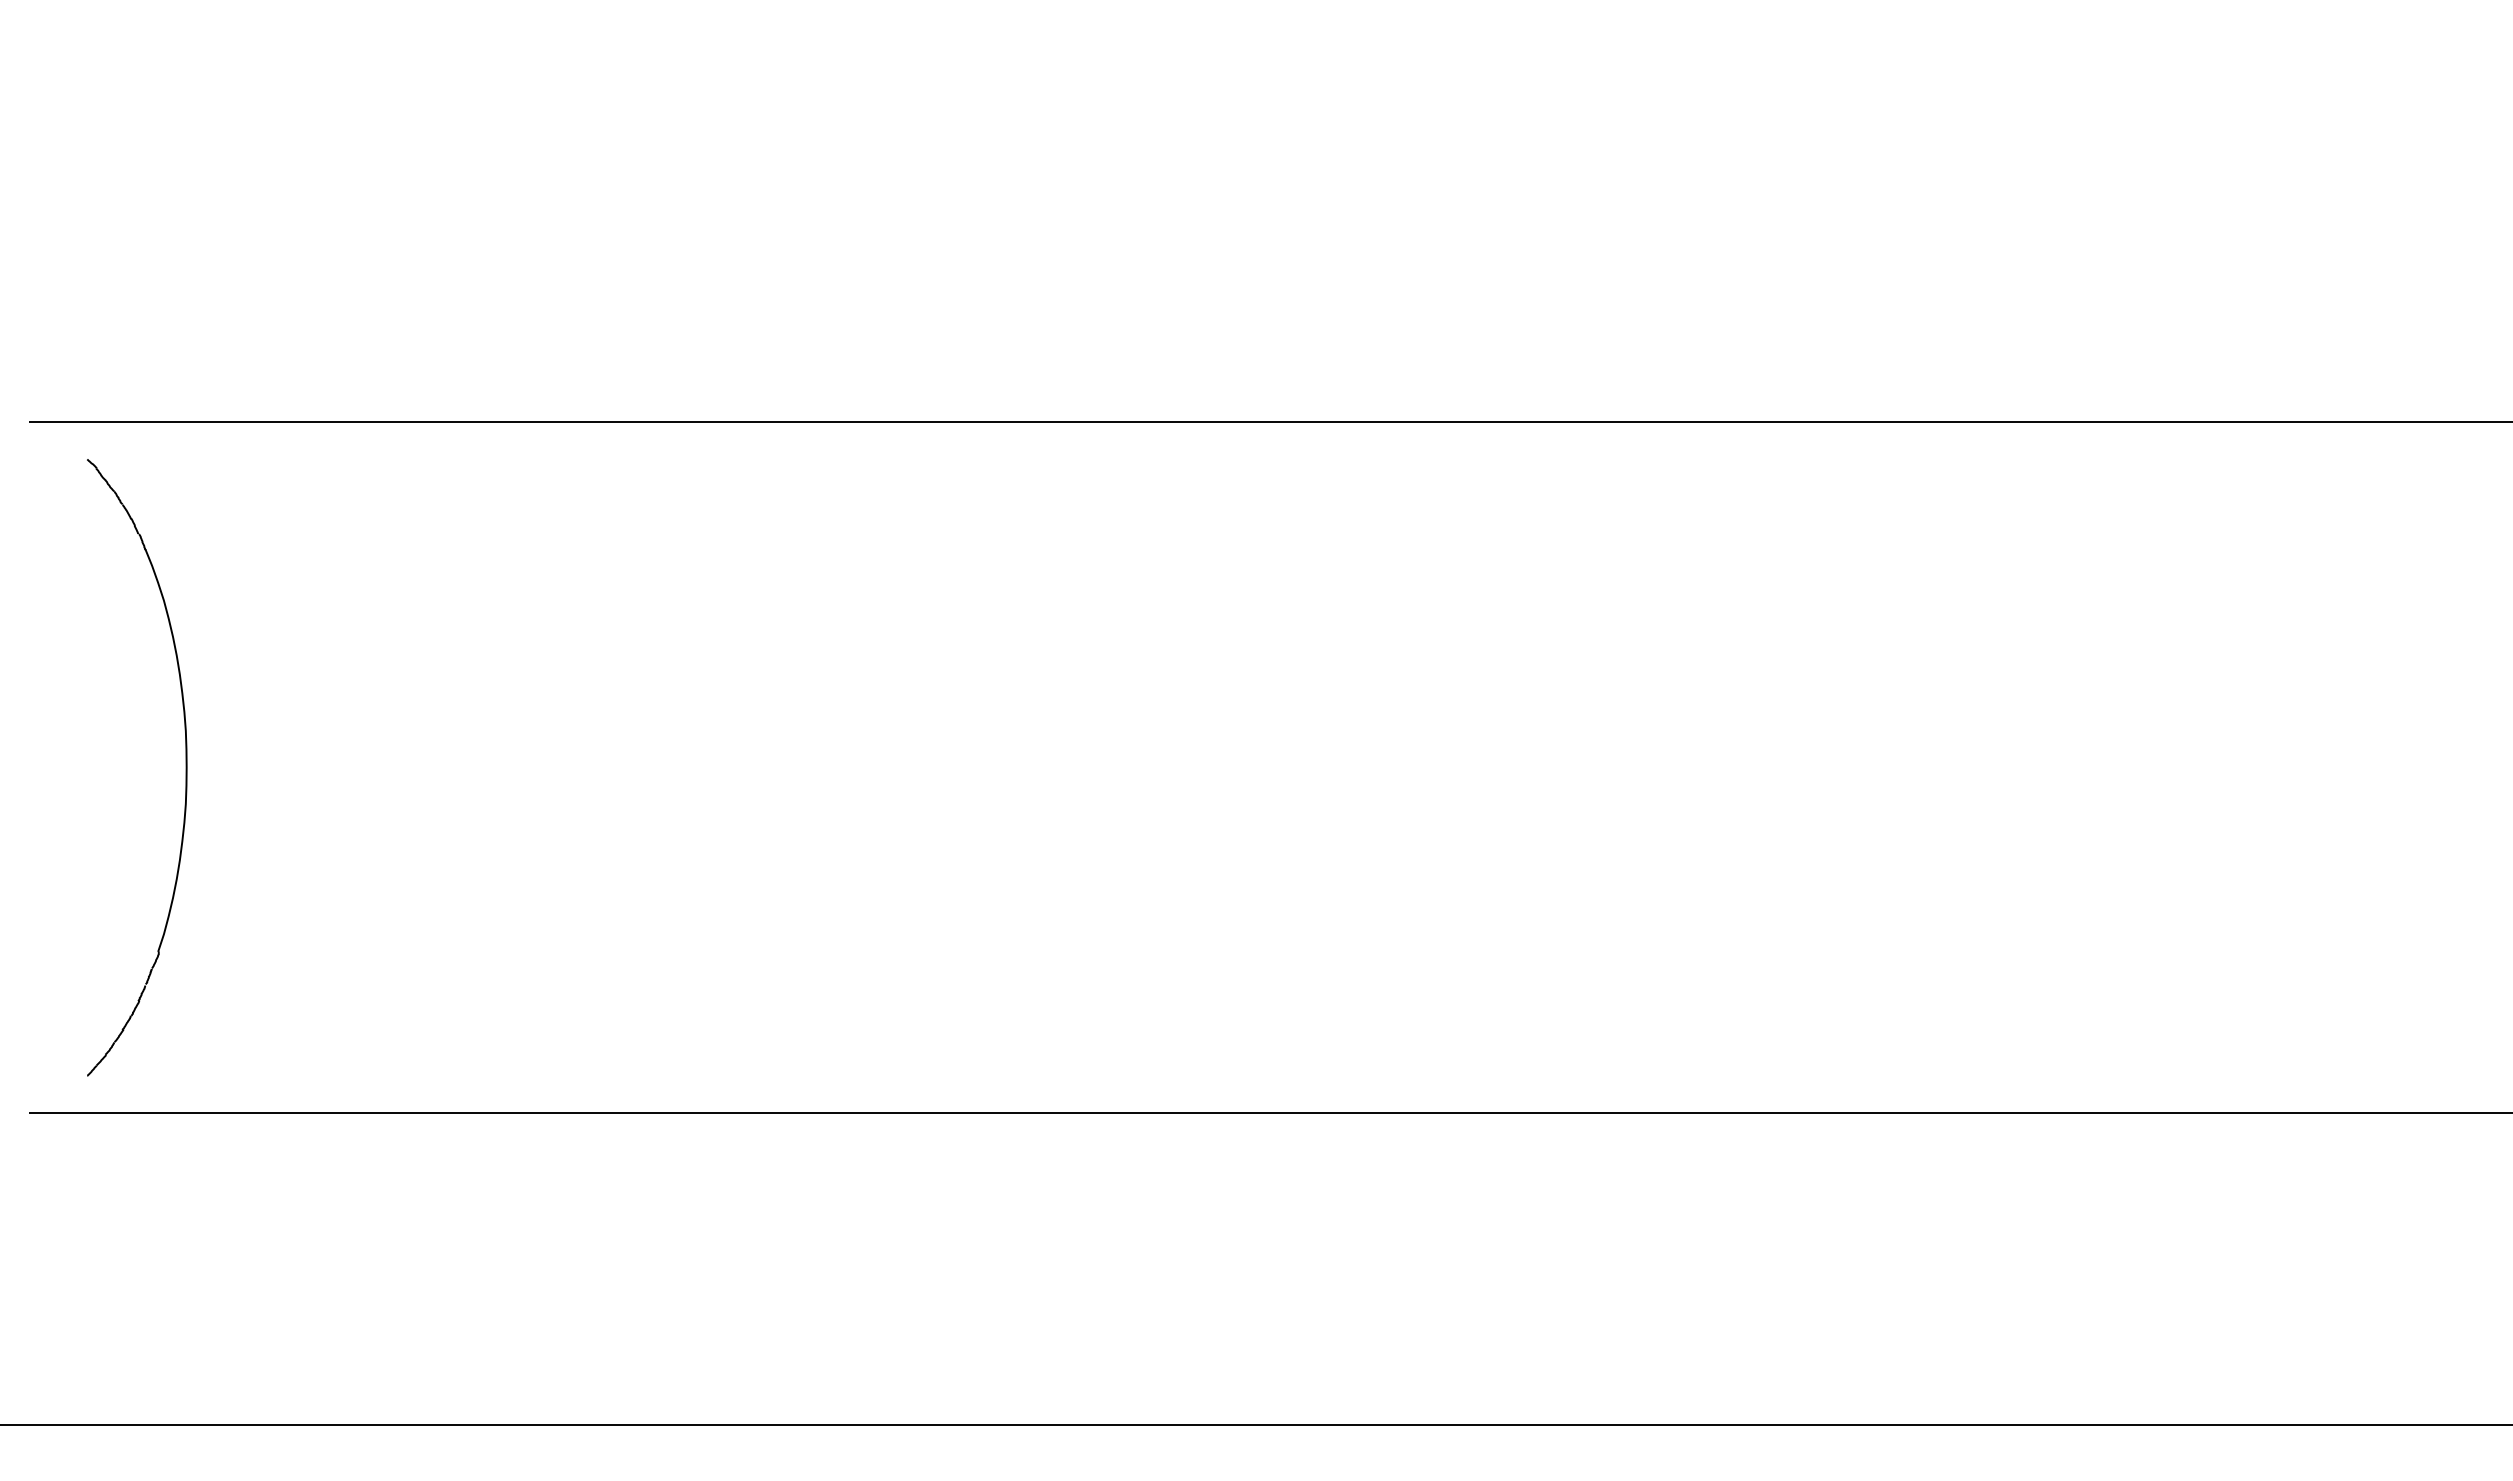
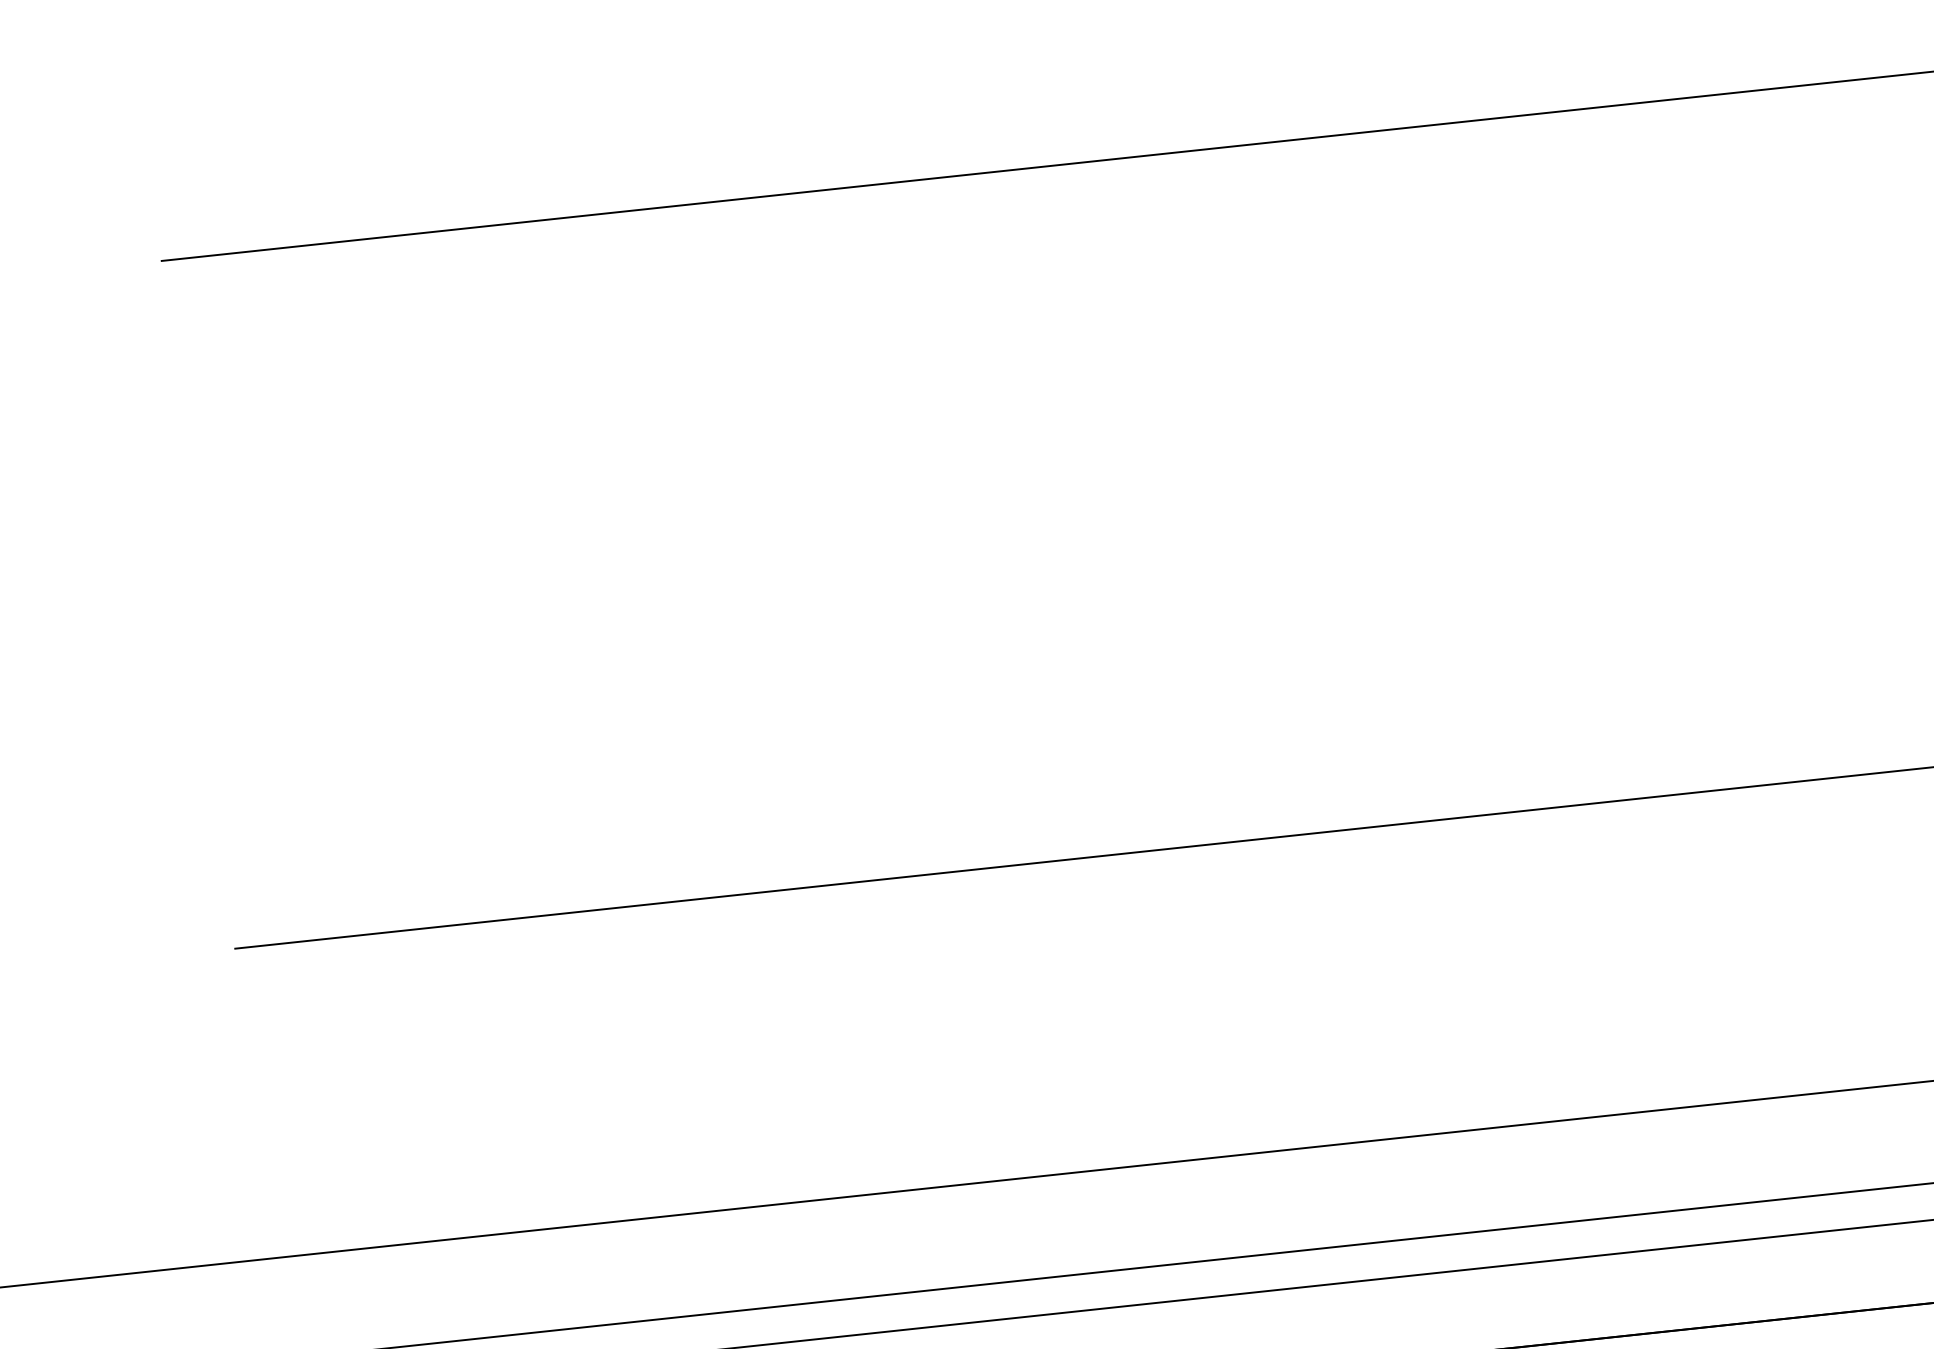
part: (185, 767) -> (353, 588), removed

